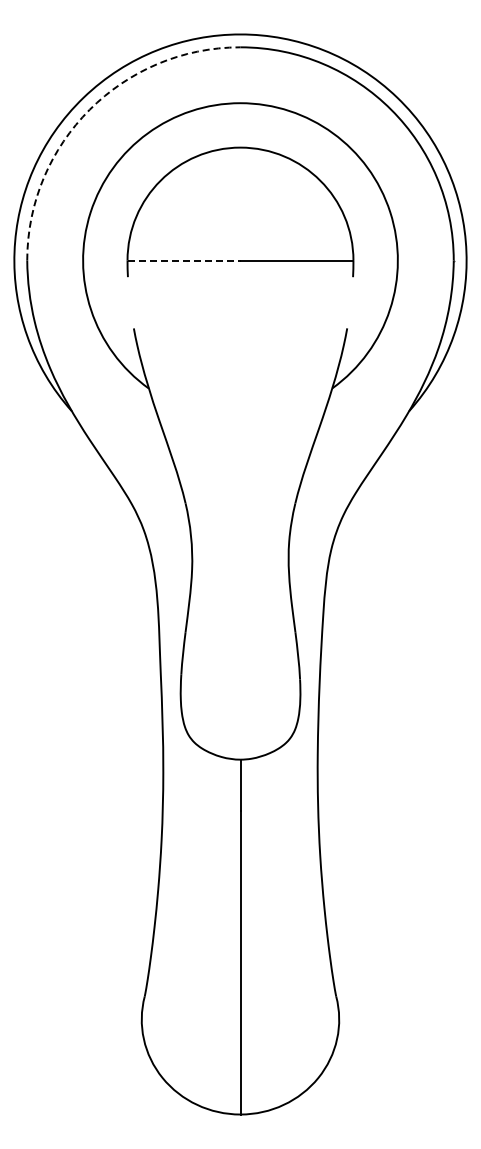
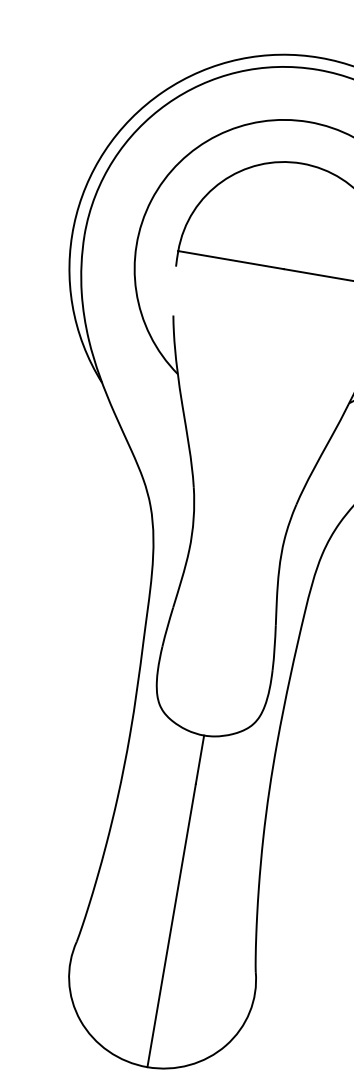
arc: (89, 109) -> (166, 103), dashed -> solid
line: (184, 260) -> (231, 260), dashed -> solid

